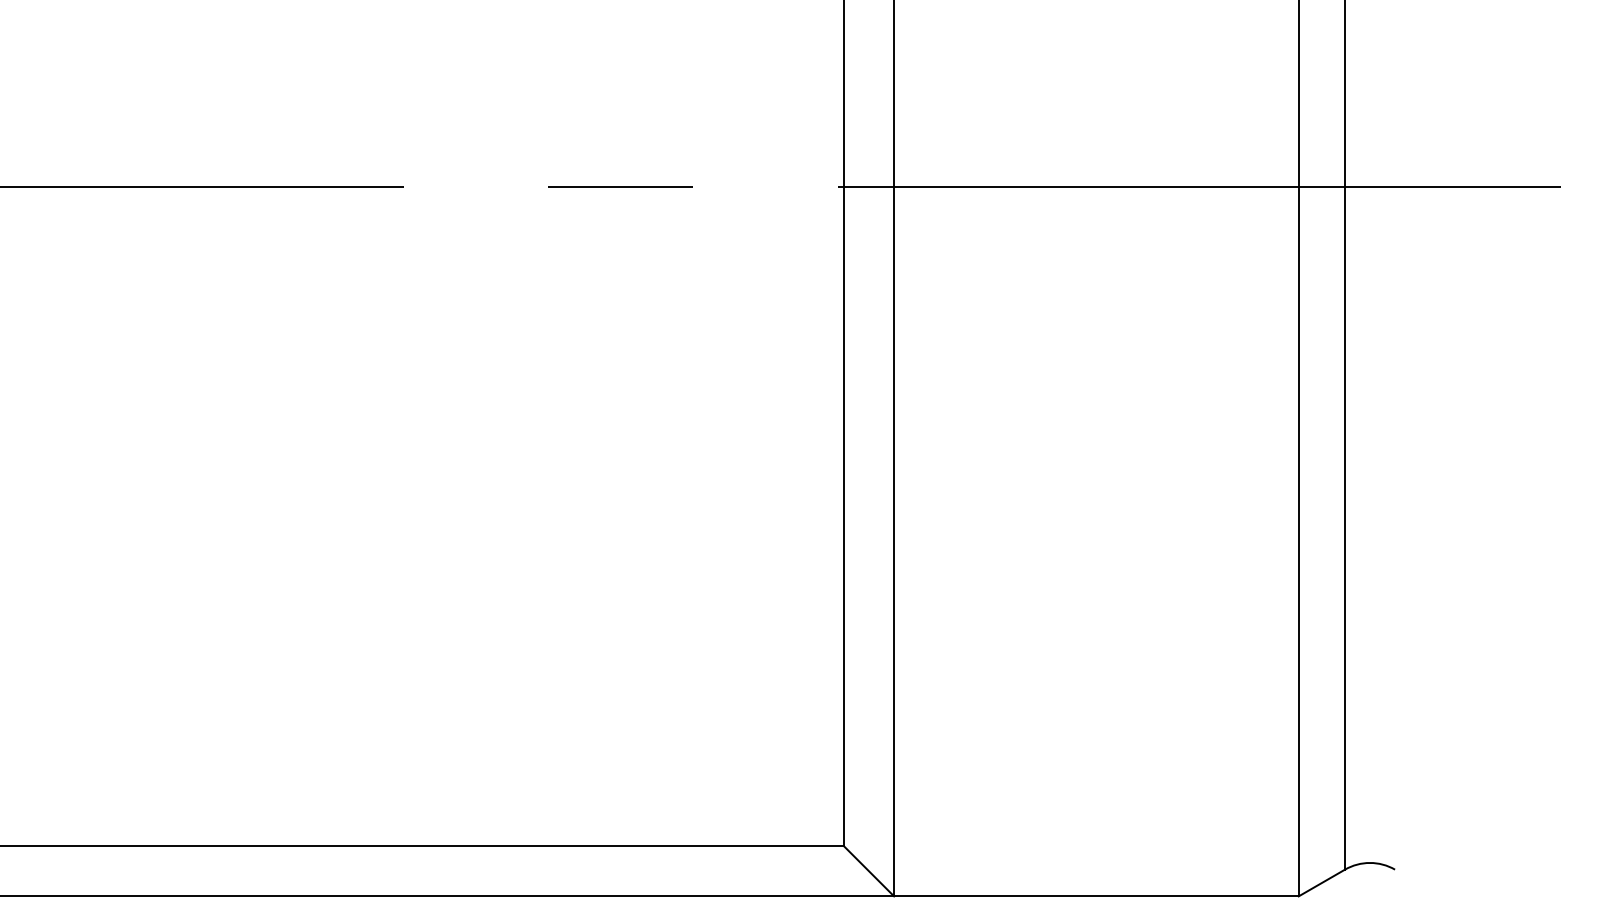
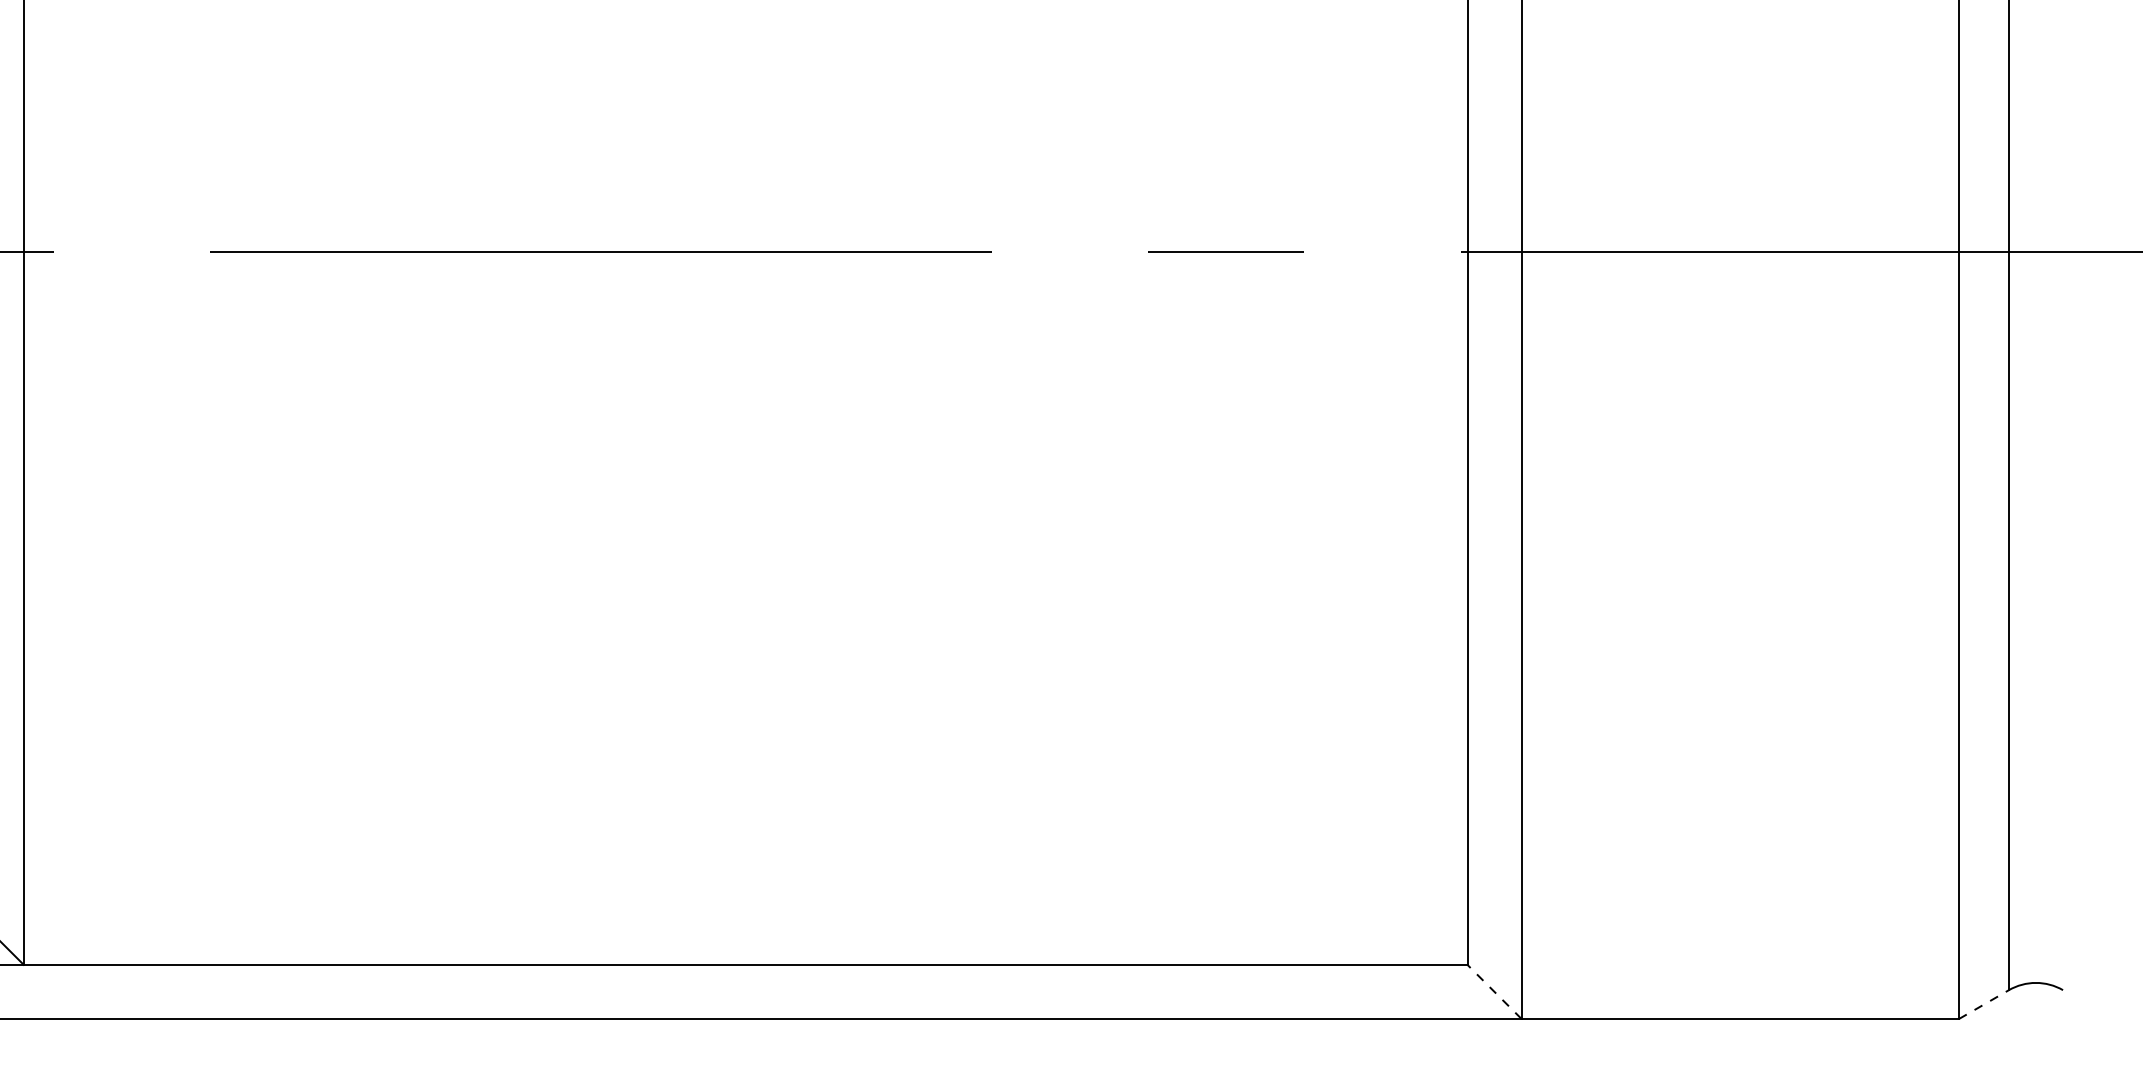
line: (868, 870) -> (1494, 991), solid -> dashed
line: (1321, 882) -> (1983, 1004), solid -> dashed

